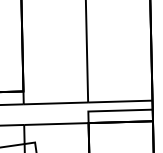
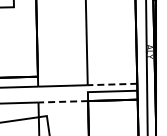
line: (120, 101) -> (112, 84), solid -> dashed
line: (56, 123) -> (63, 101), solid -> dashed

